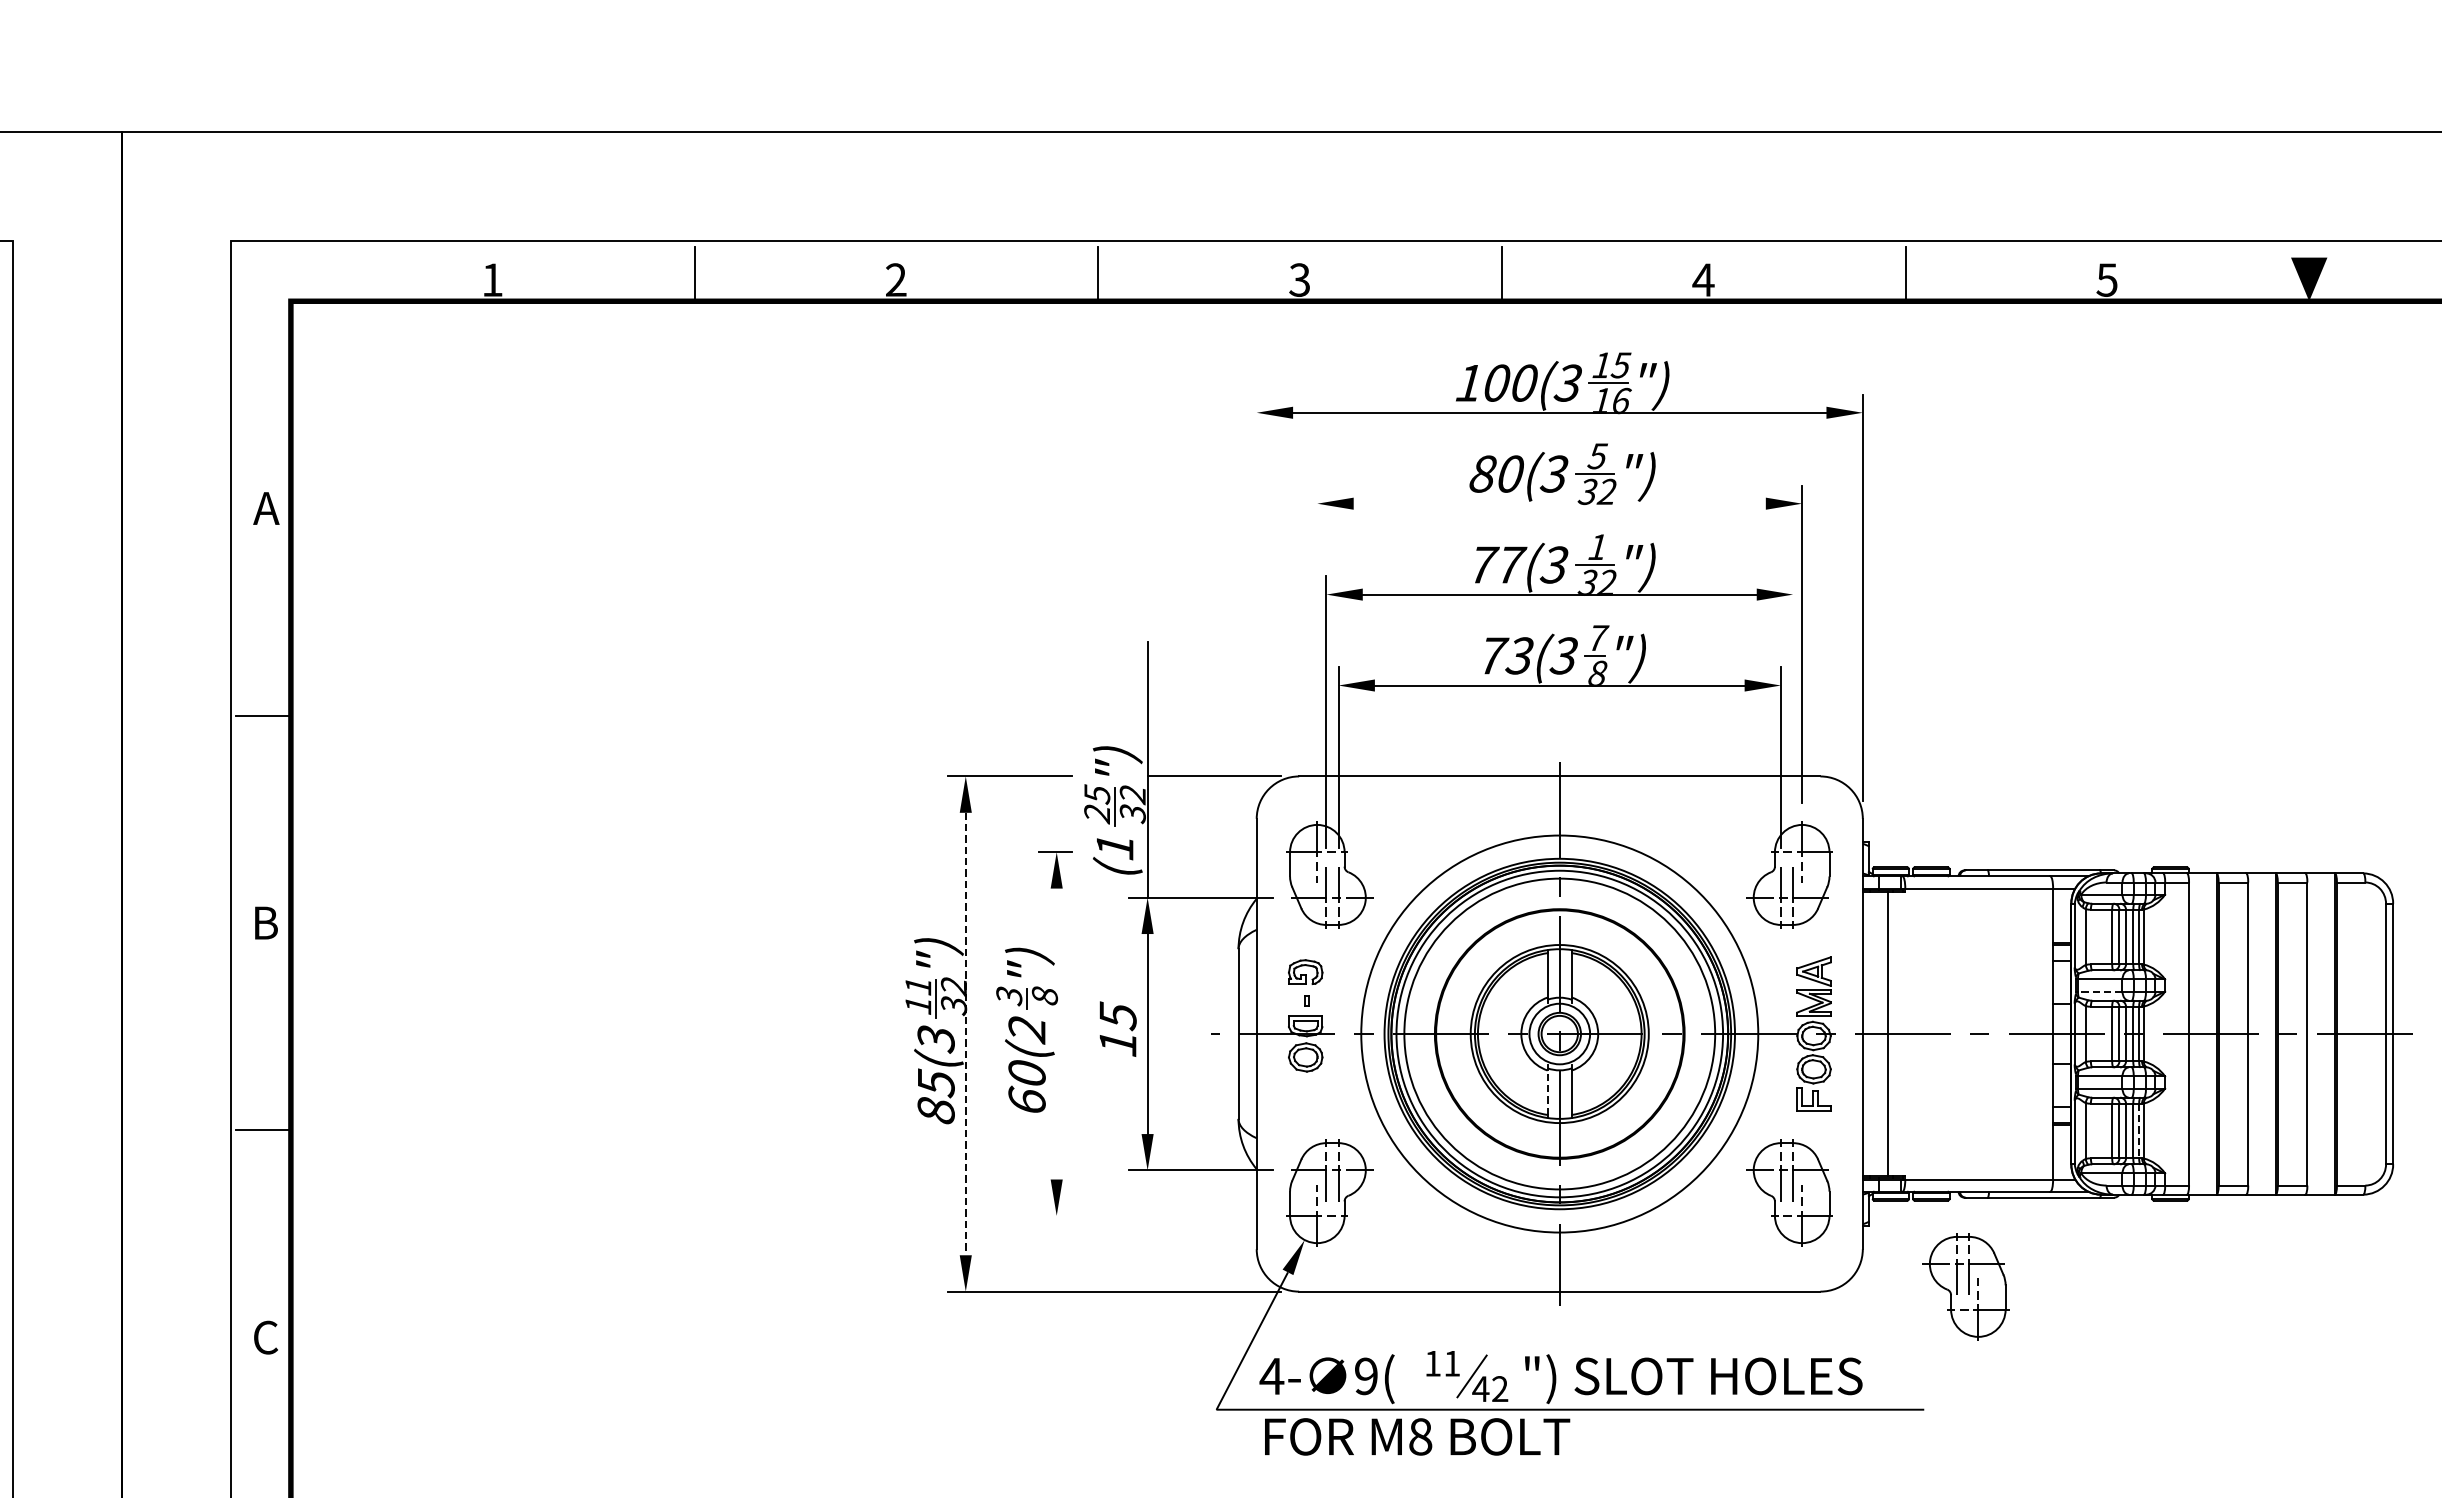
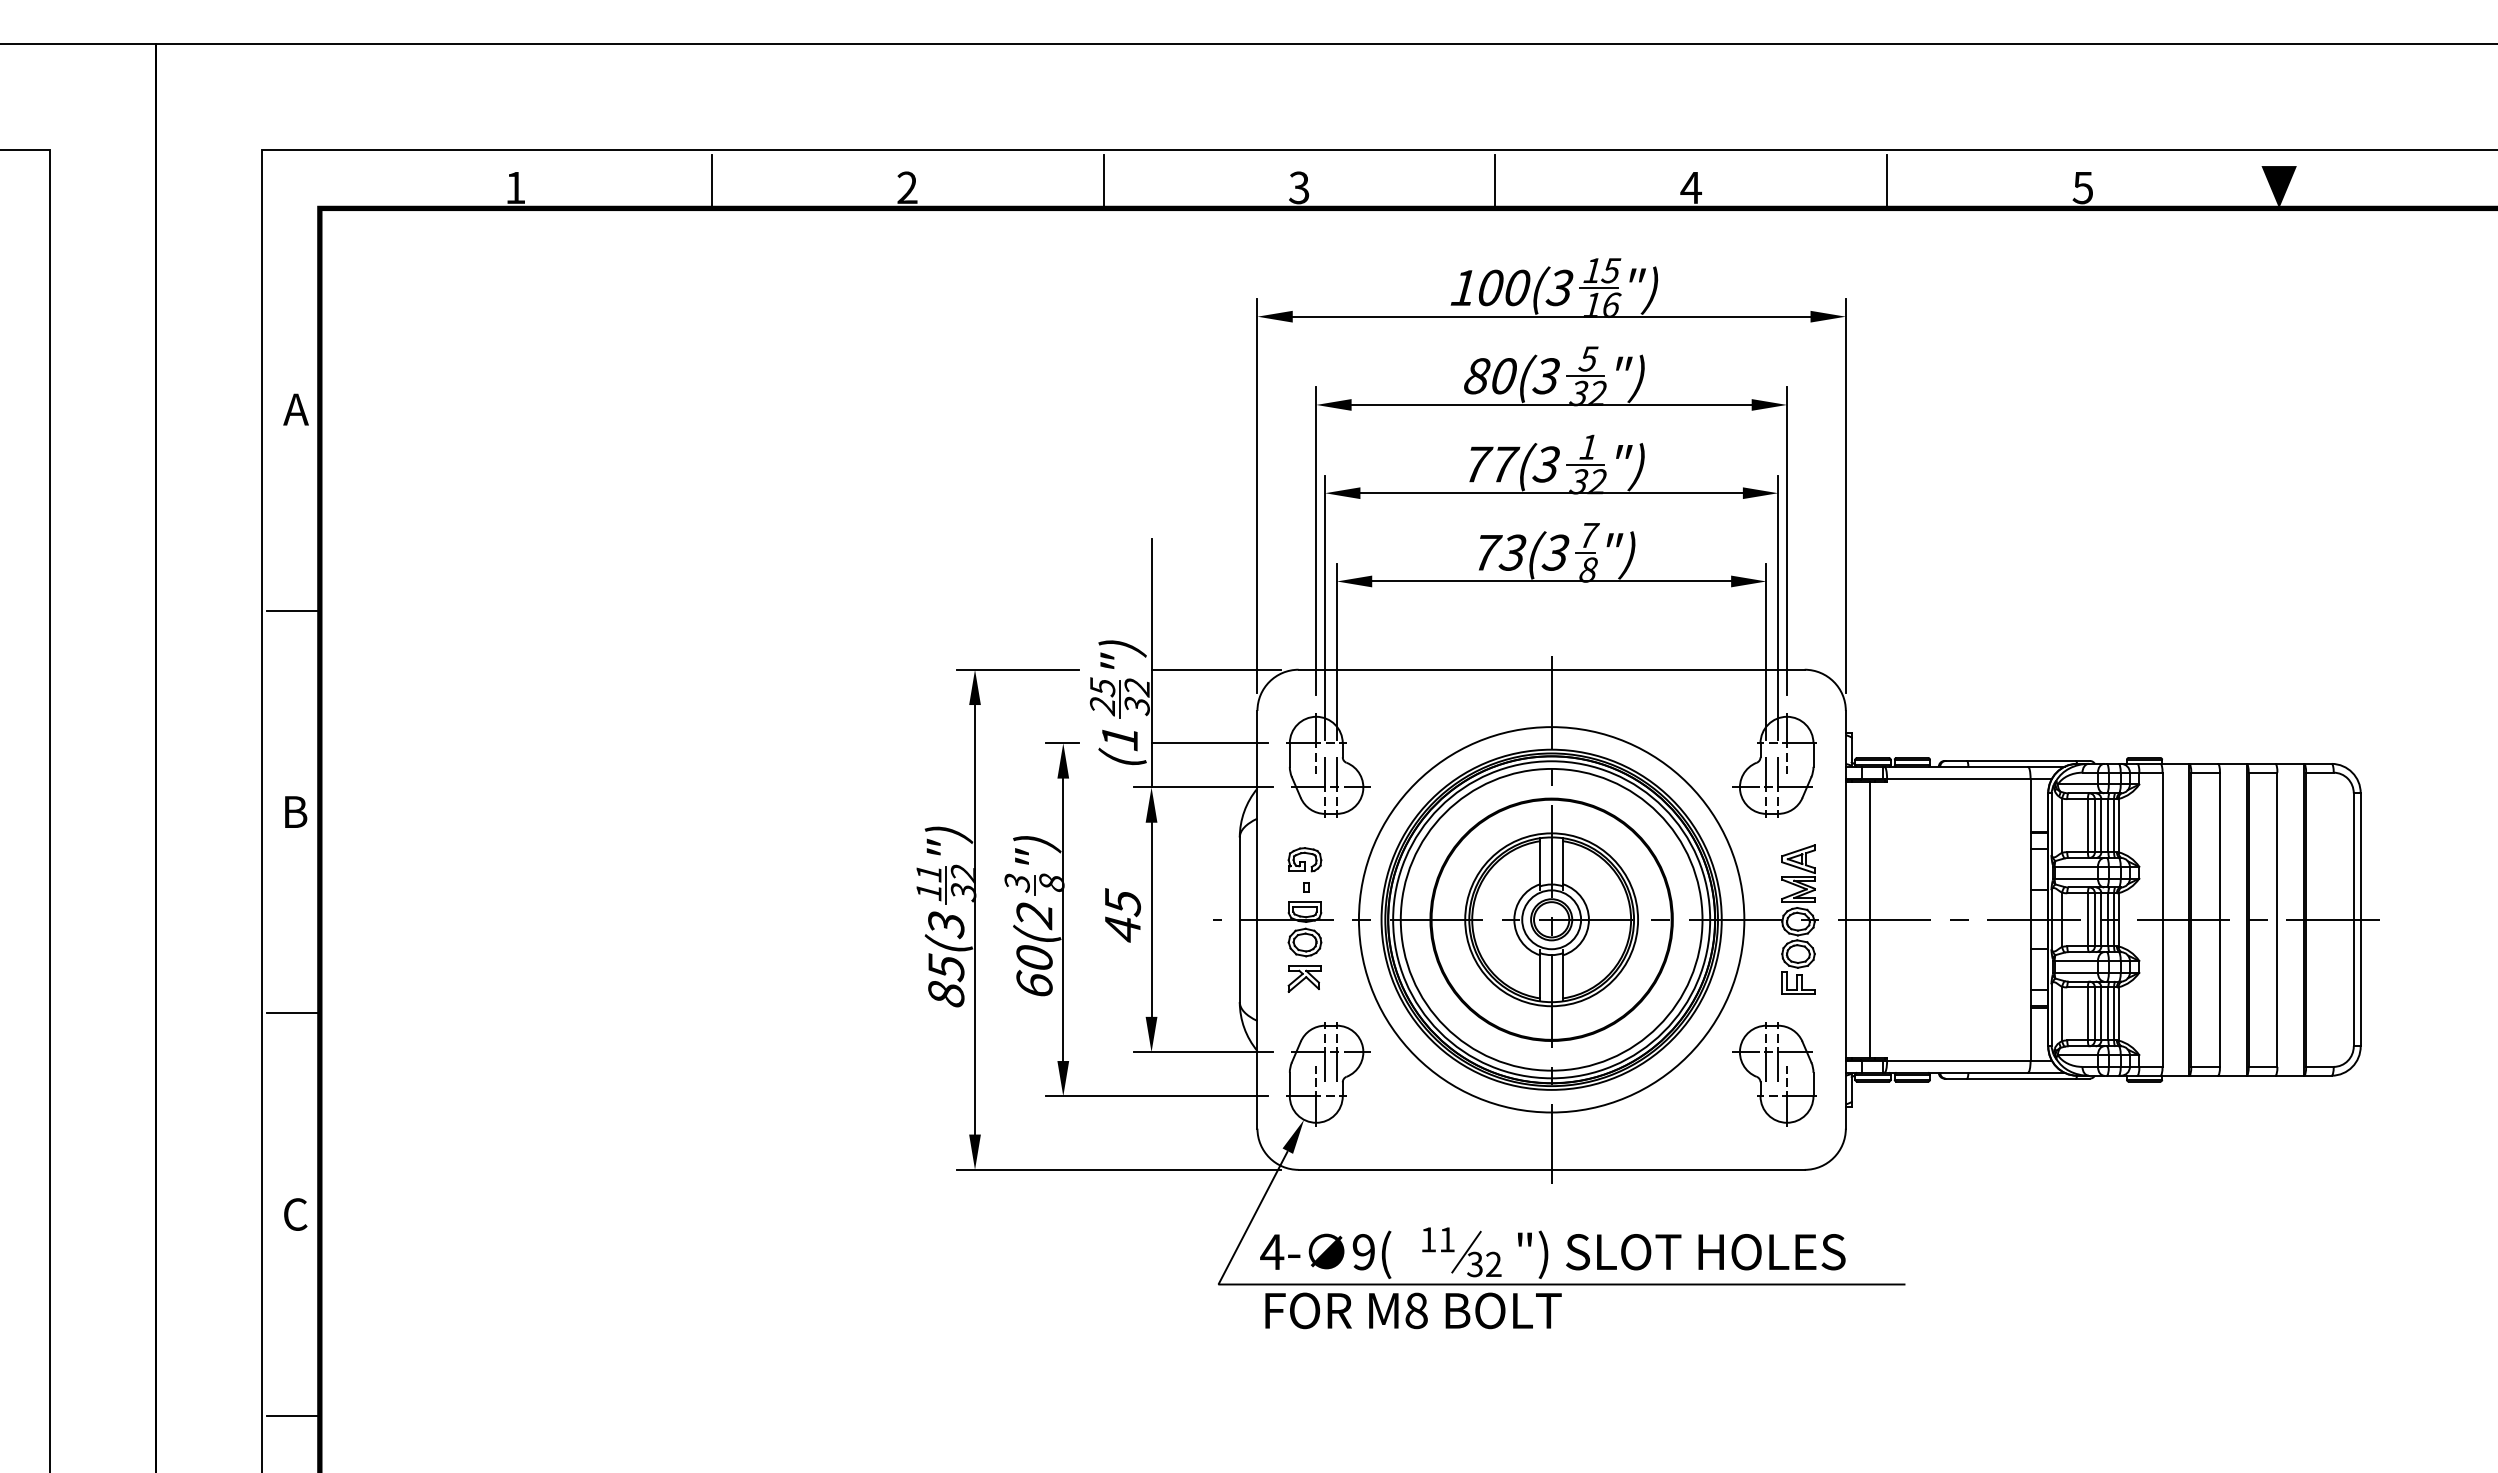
line: (1559, 503) -> (1551, 404), added
line: (1256, 597) -> (1257, 496), added
line: (1317, 644) -> (1316, 541), added
line: (1793, 712) -> (1778, 607), added
line: (1207, 852) -> (1209, 743), added
line: (2100, 991) -> (2076, 878), dashed -> solid
line: (966, 1033) -> (975, 919), dashed -> solid
line: (1056, 1033) -> (1063, 919), added
text: (1117, 1044) -> (1122, 929), 15 -> 45
line: (1547, 1092) -> (1539, 976), dashed -> solid
part: (1305, 1094) -> (1304, 978), added
line: (2139, 1131) -> (2114, 1014), dashed -> solid
line: (1152, 1216) -> (1156, 1096), added
part: (1965, 1287) -> (1945, 1165), removed
text: (1480, 1389) -> (1474, 1264), 42 -> 32

